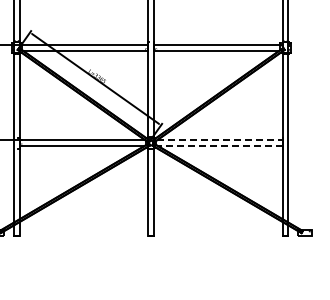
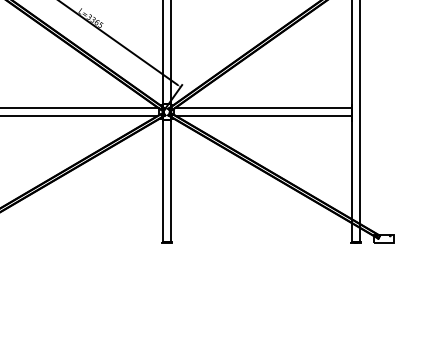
line: (219, 140) -> (262, 108), dashed -> solid
line: (219, 146) -> (262, 116), dashed -> solid

